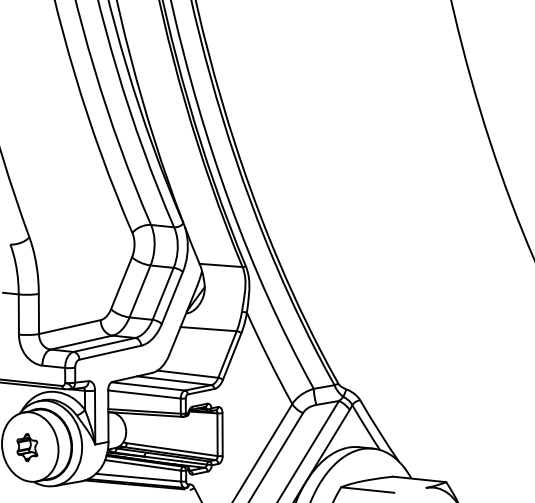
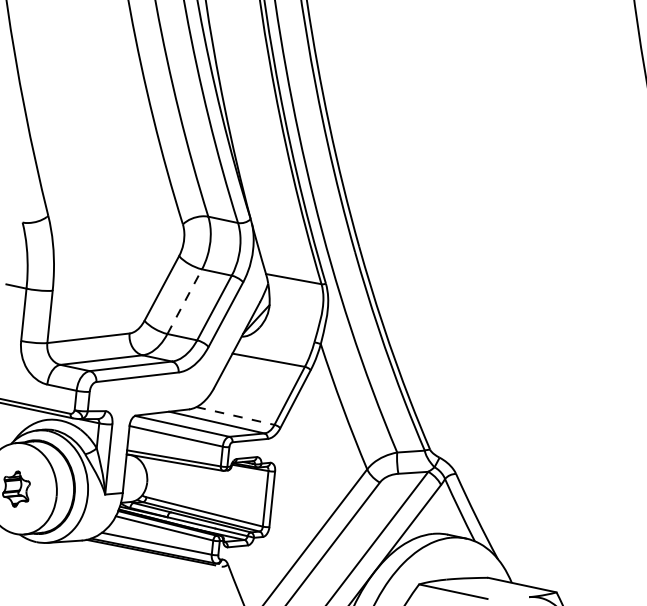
line: (140, 291) -> (185, 301), solid -> dashed
line: (187, 374) -> (234, 416), solid -> dashed

